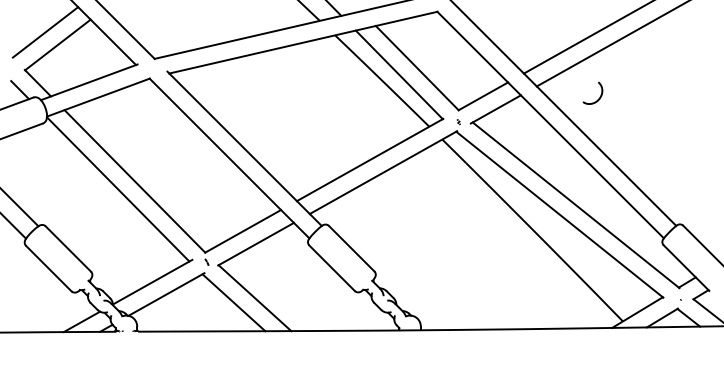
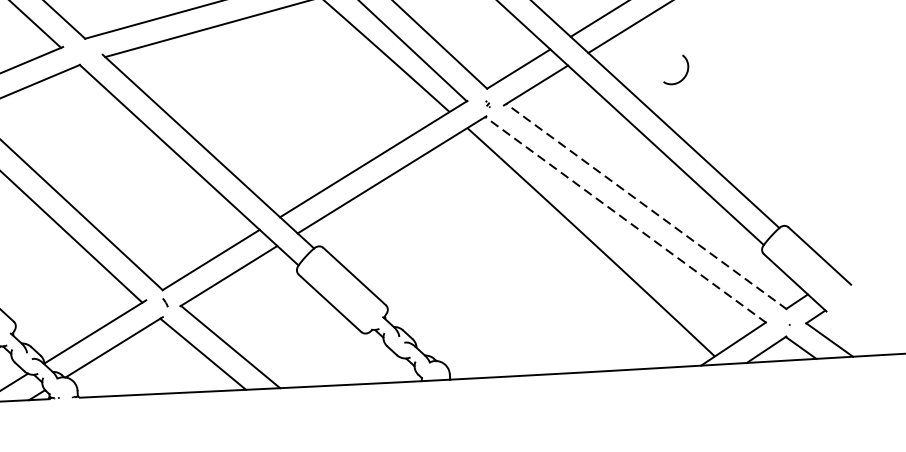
curve: (599, 96) -> (684, 73), moved
line: (575, 205) -> (645, 207), solid -> dashed
line: (559, 214) -> (625, 219), solid -> dashed

